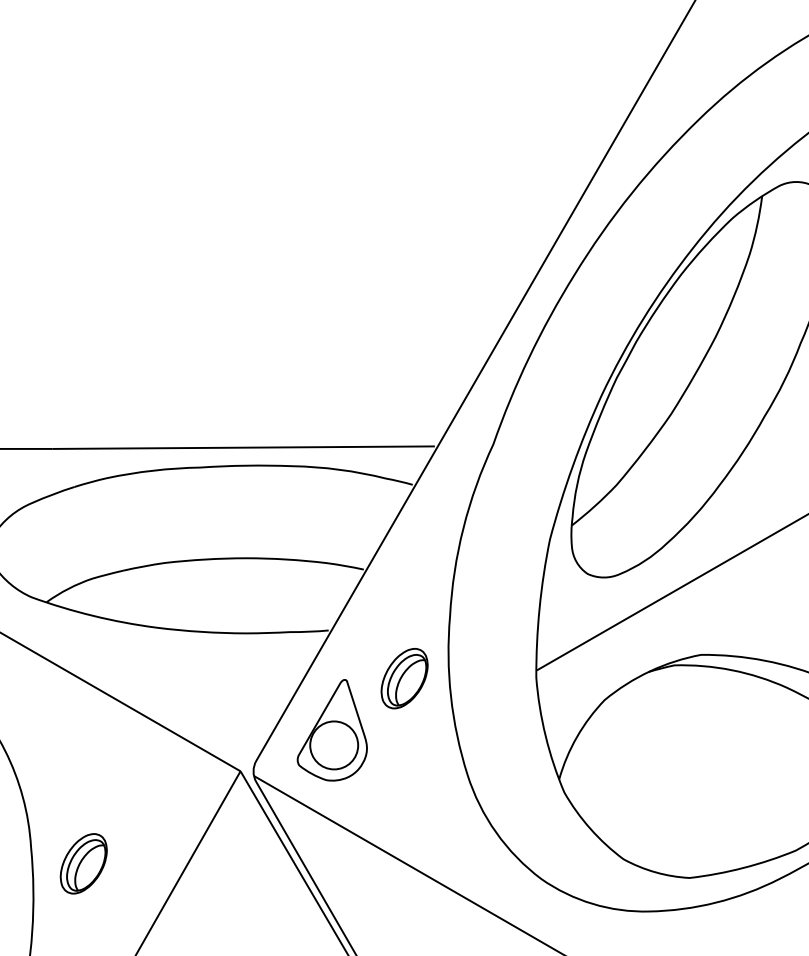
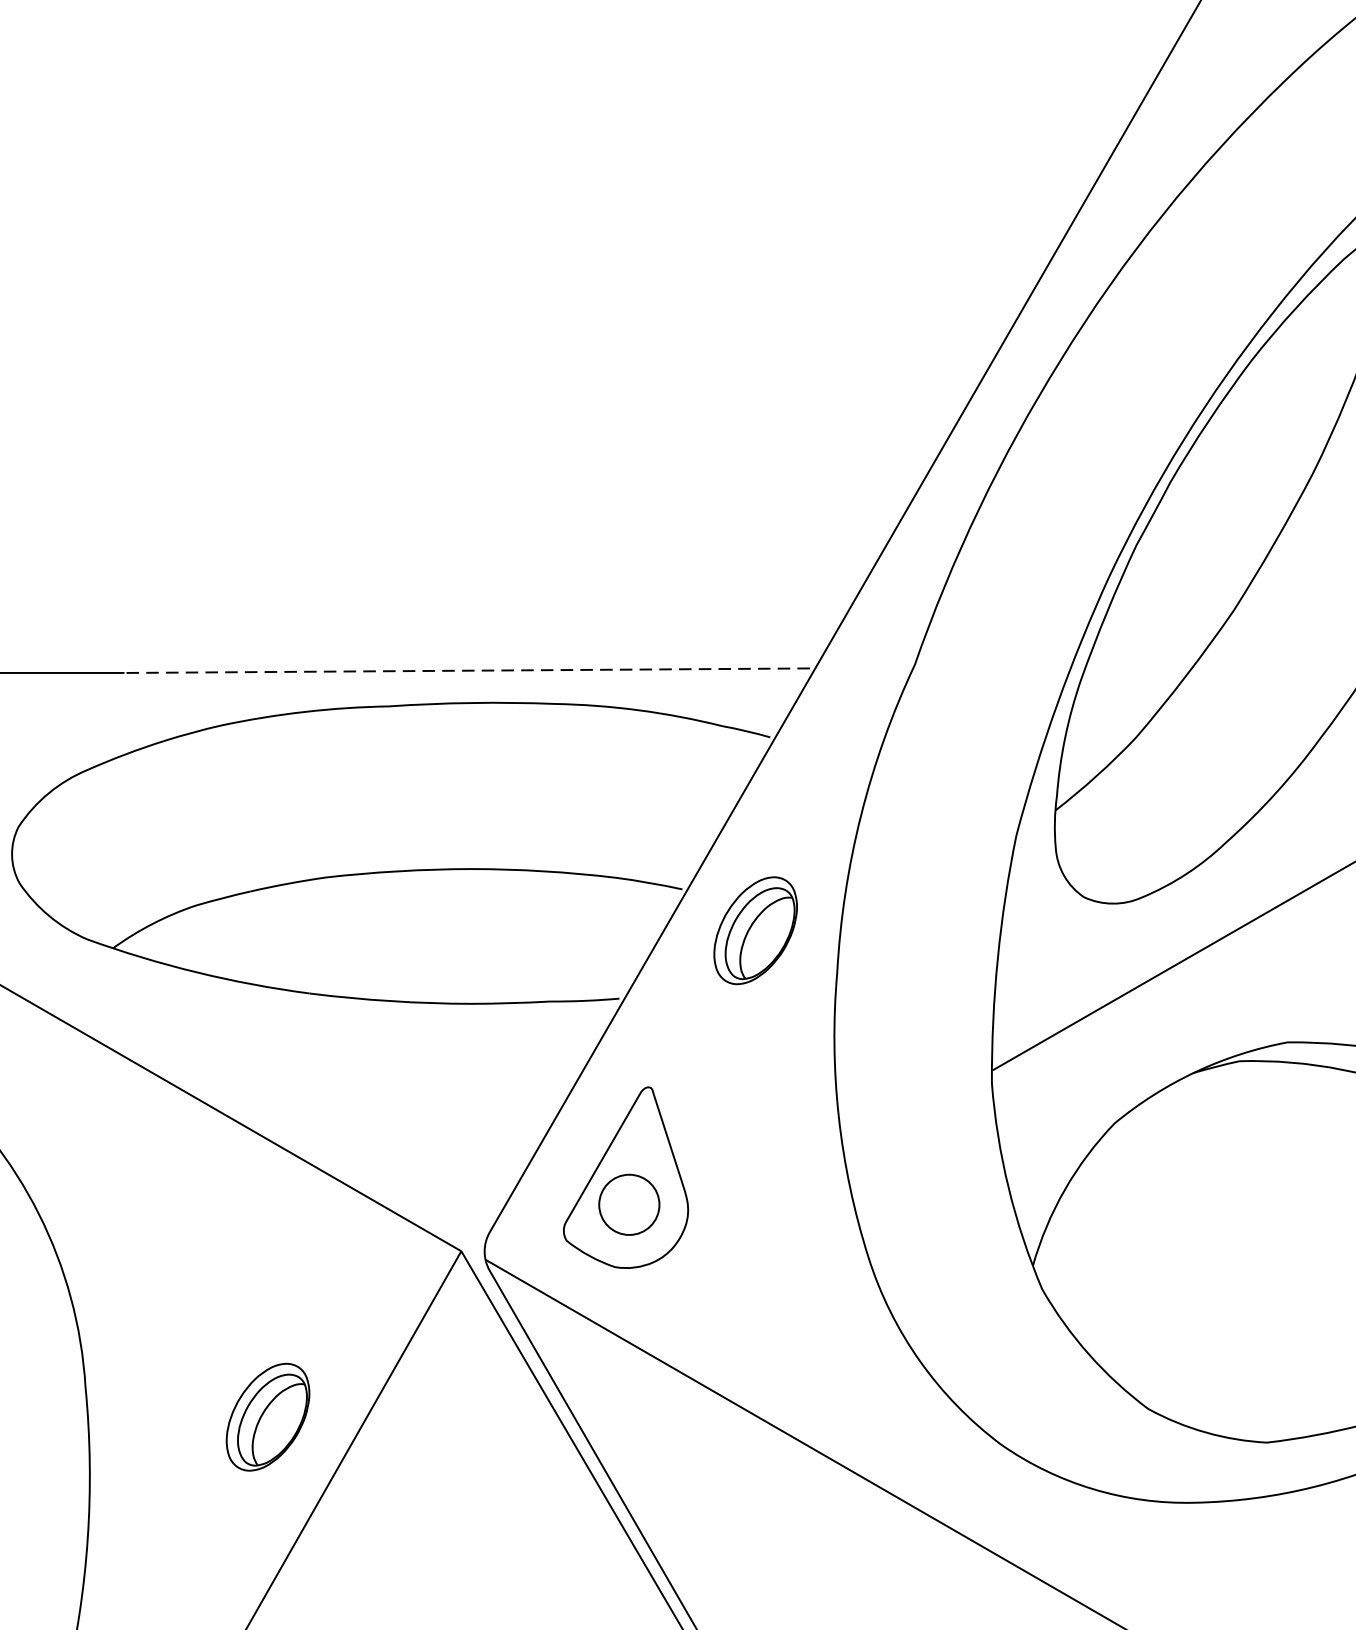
line: (243, 447) -> (466, 670), solid -> dashed
part: (404, 678) -> (755, 930), moved
circle: (334, 745) -> (629, 1204), size x0.7
part: (83, 863) -> (267, 1416), moved

